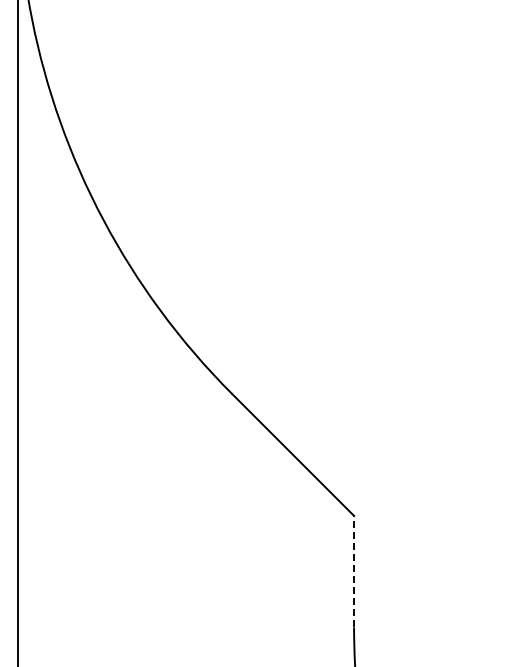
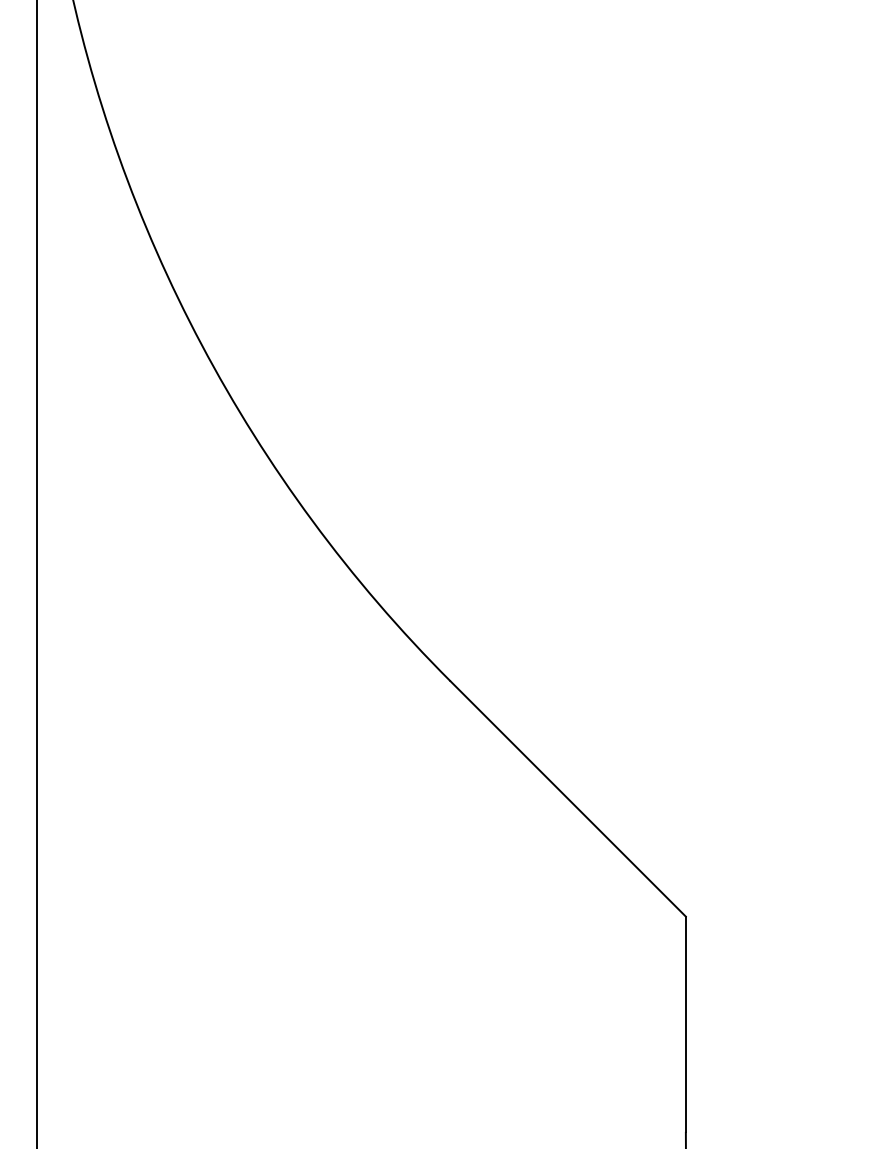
line: (354, 571) -> (686, 1023), dashed -> solid

